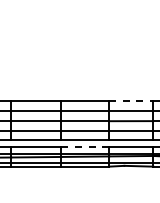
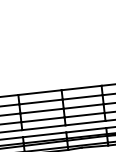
line: (131, 100) -> (81, 87), dashed -> solid
line: (85, 147) -> (44, 134), dashed -> solid

